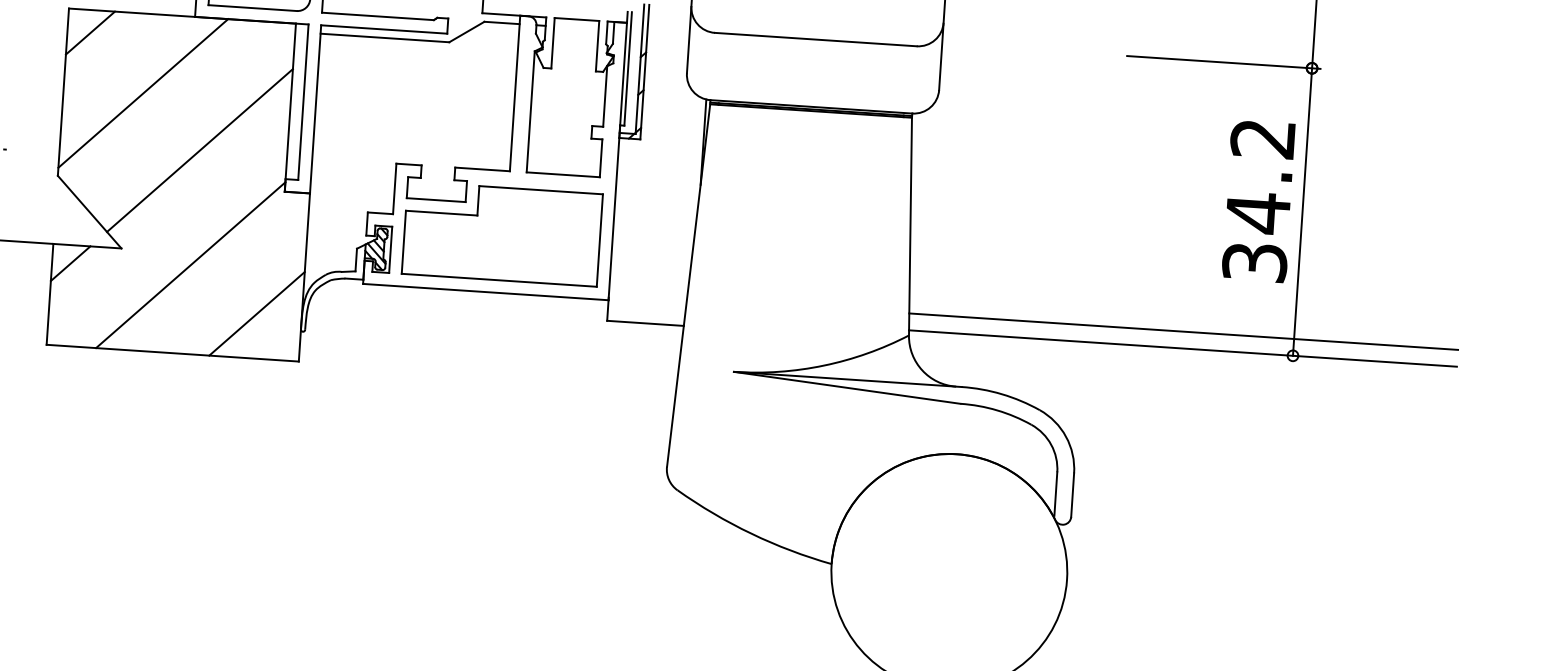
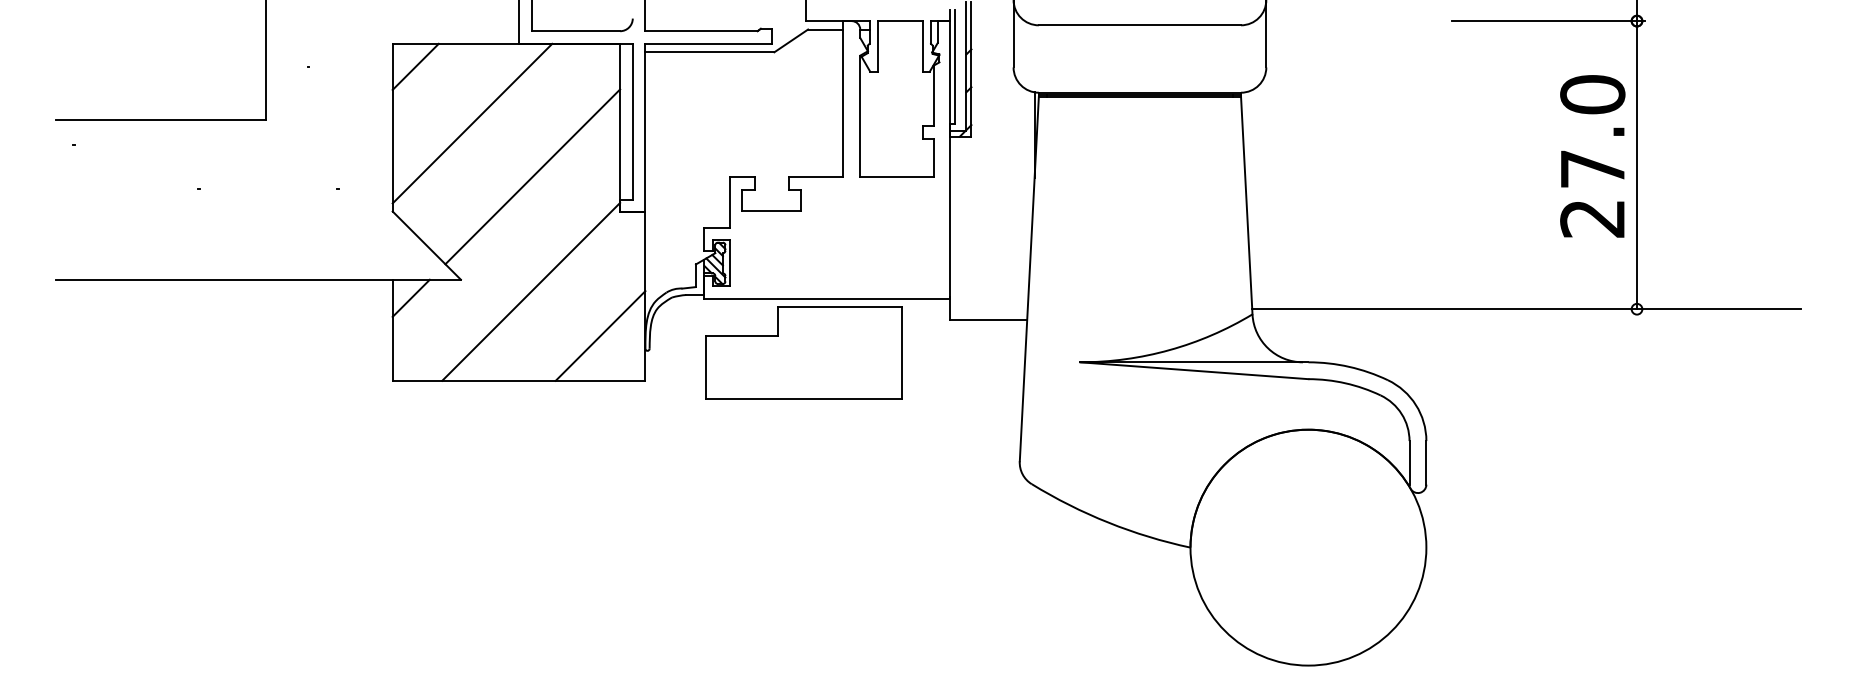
text: (1258, 200) -> (1592, 156), 34.2 -> 27.0
part: (501, 233) -> (803, 352), moved
line: (1183, 331) -> (1526, 292), removed

